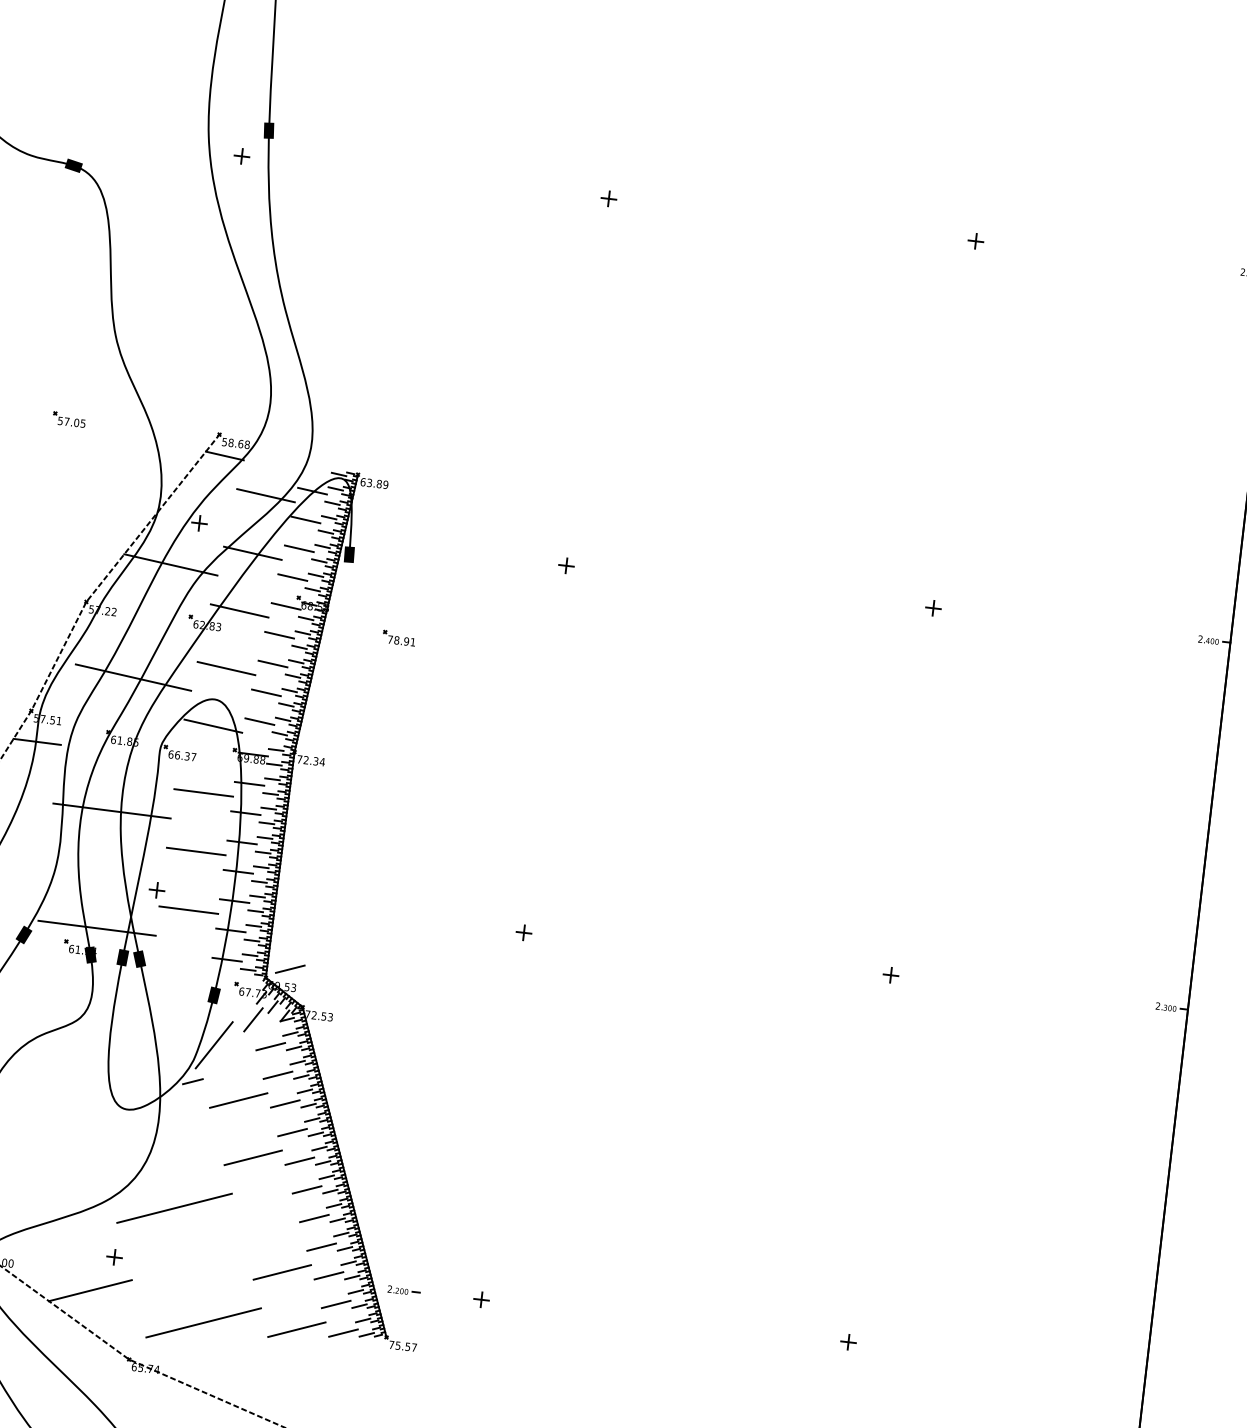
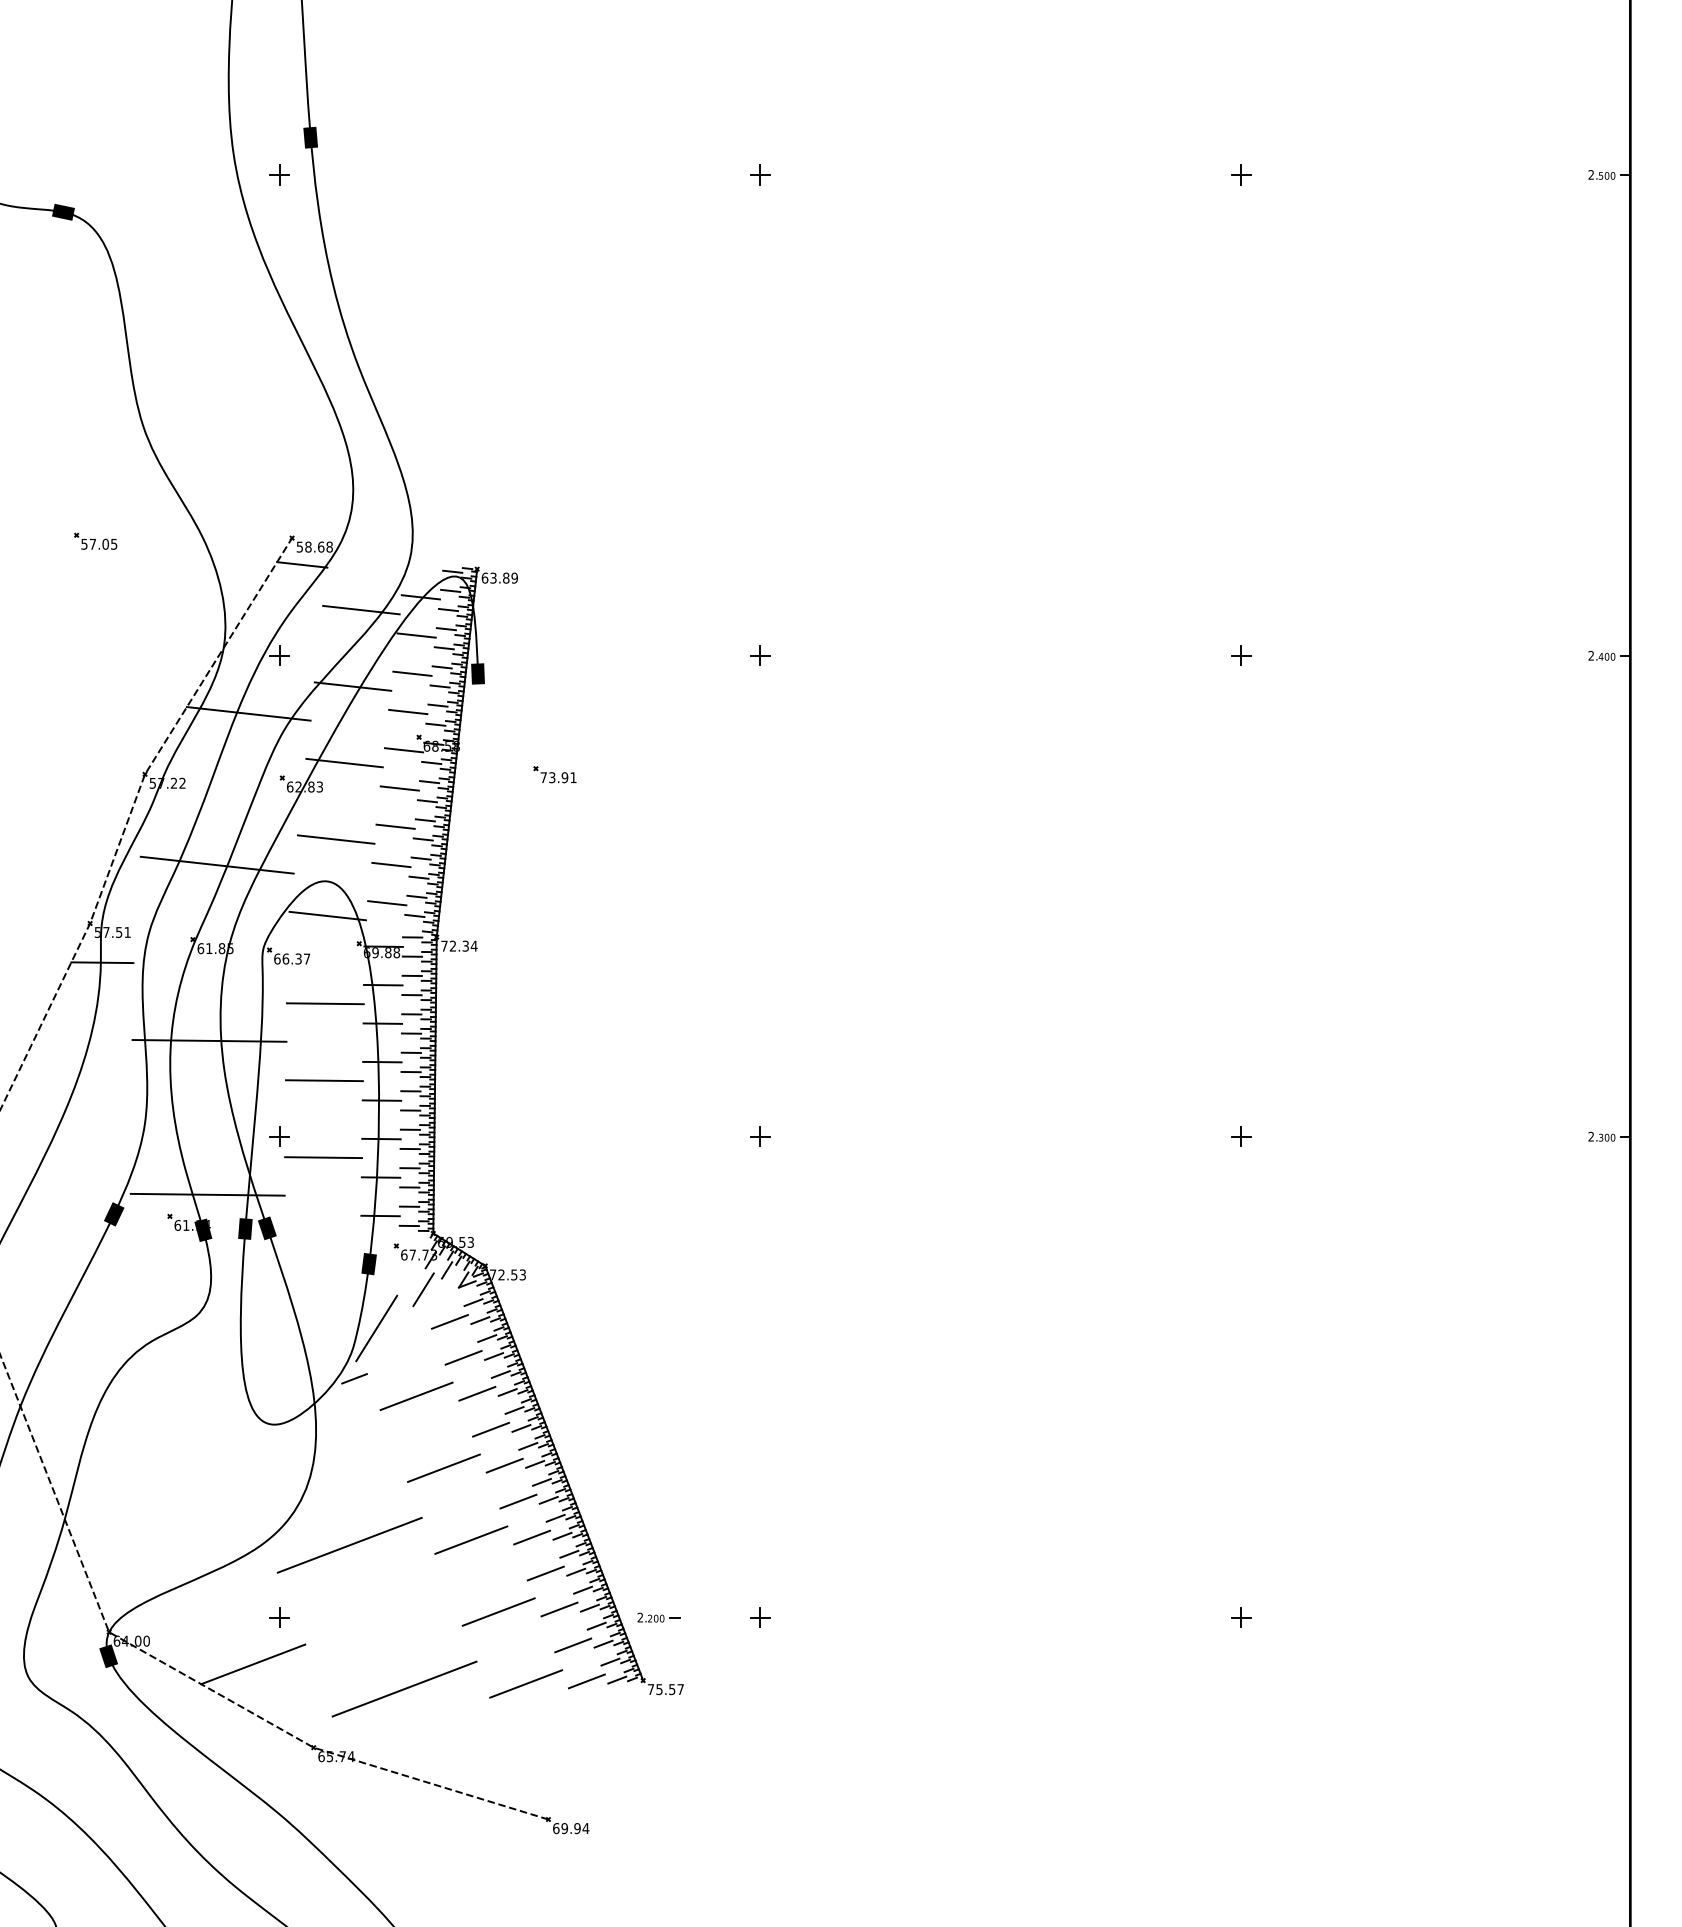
text: (397, 640) -> (552, 777), 78.91 -> 73.91
line: (290, 968) -> (463, 1218), removed
line: (267, 1214) -> (471, 1539), added

